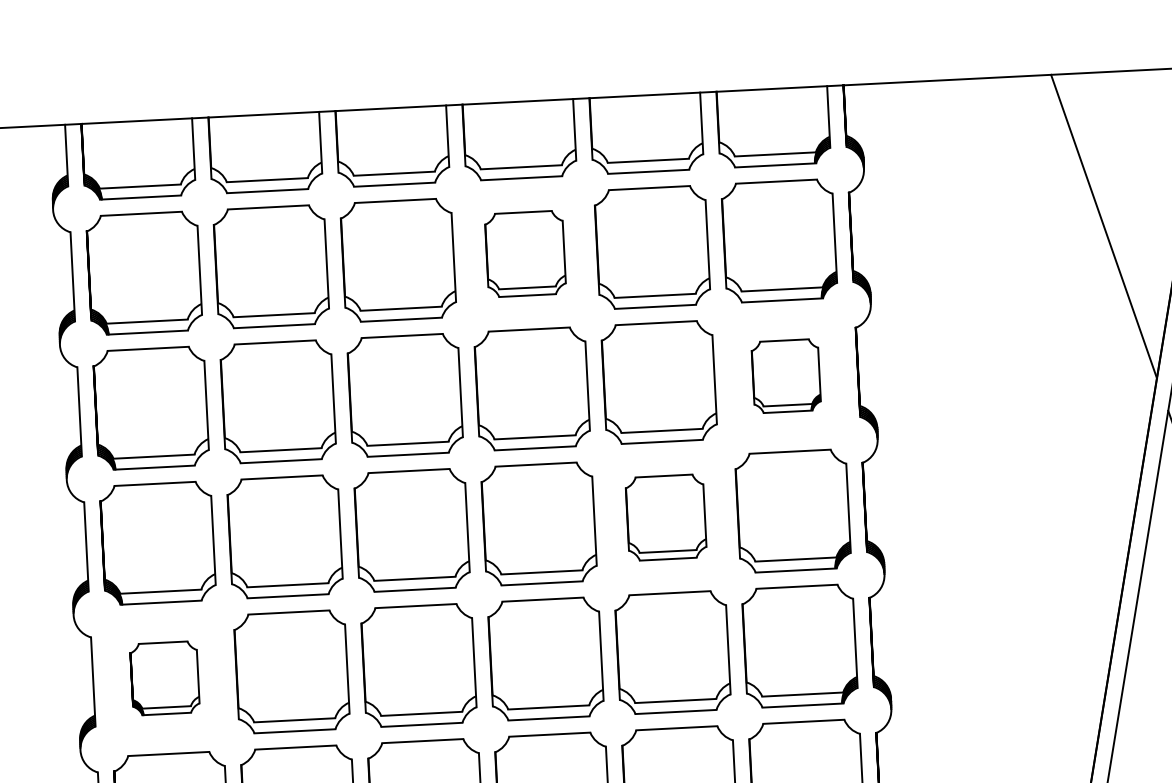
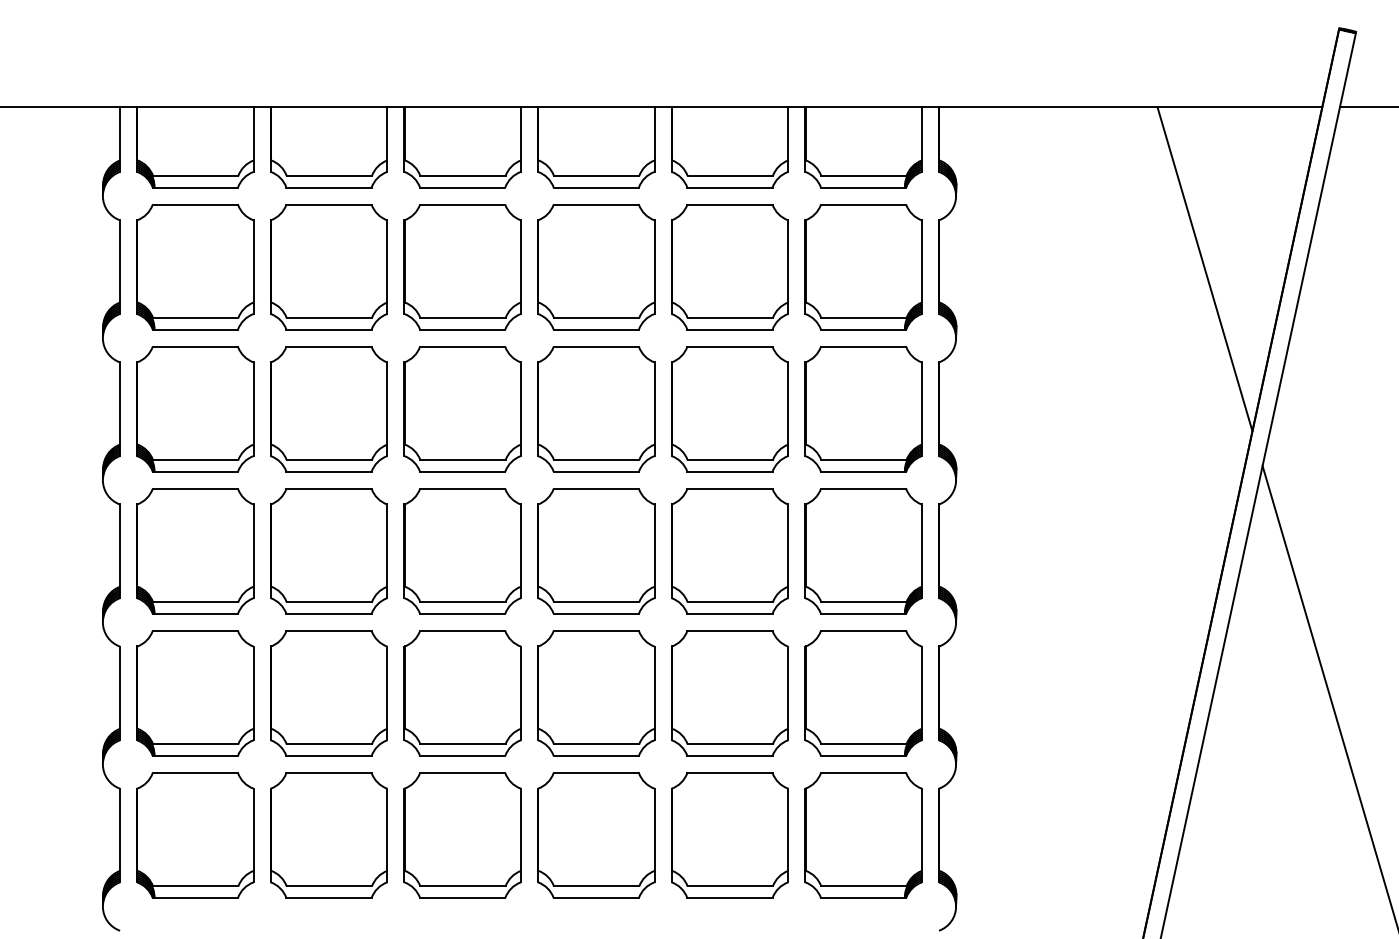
part: (525, 254) -> (596, 267), size x1.43
part: (786, 376) -> (863, 409), size x1.67
part: (665, 517) -> (729, 551), size x1.43
part: (165, 678) -> (195, 693), size x1.67

